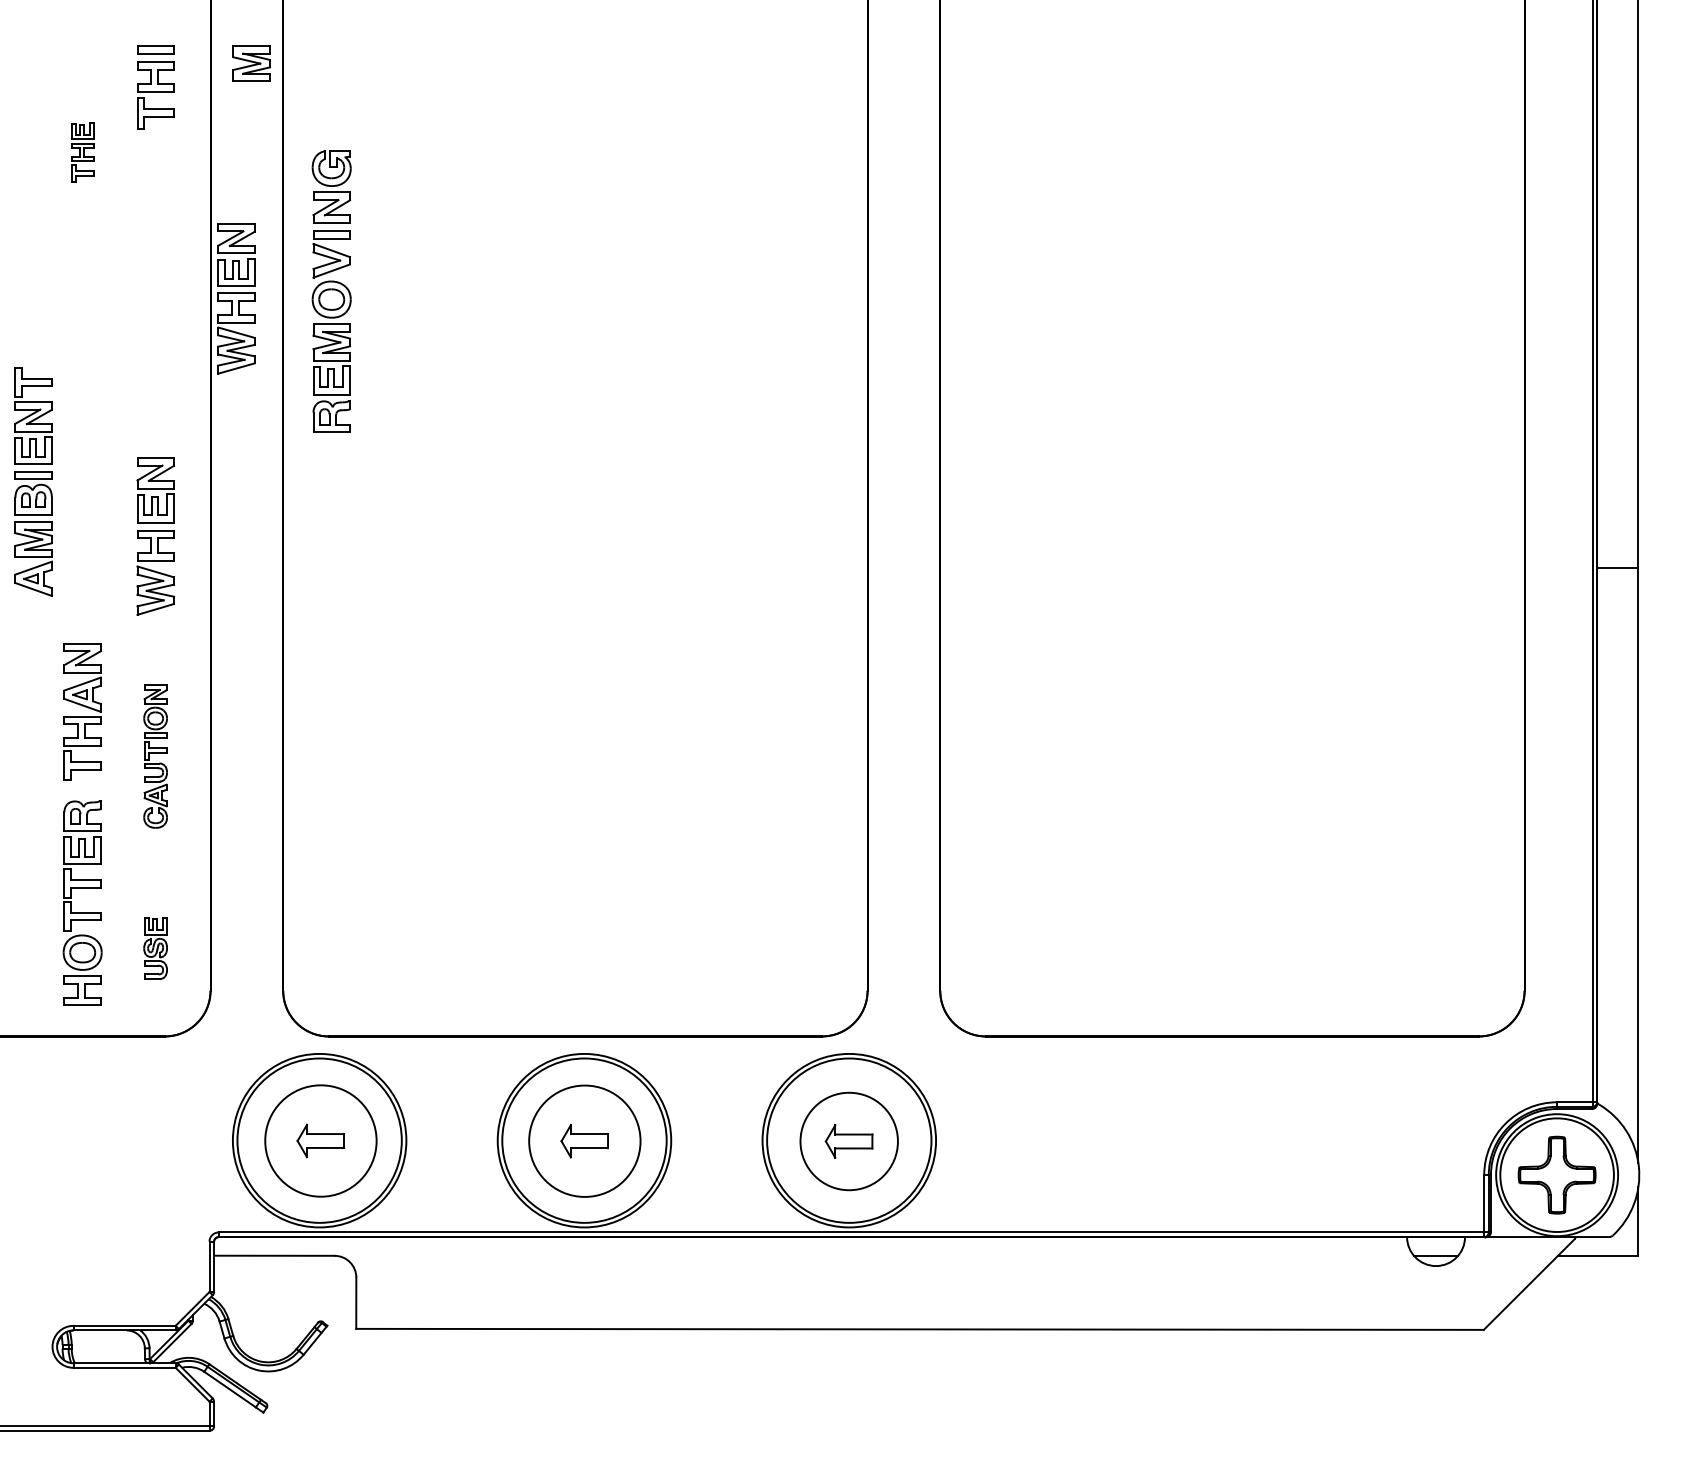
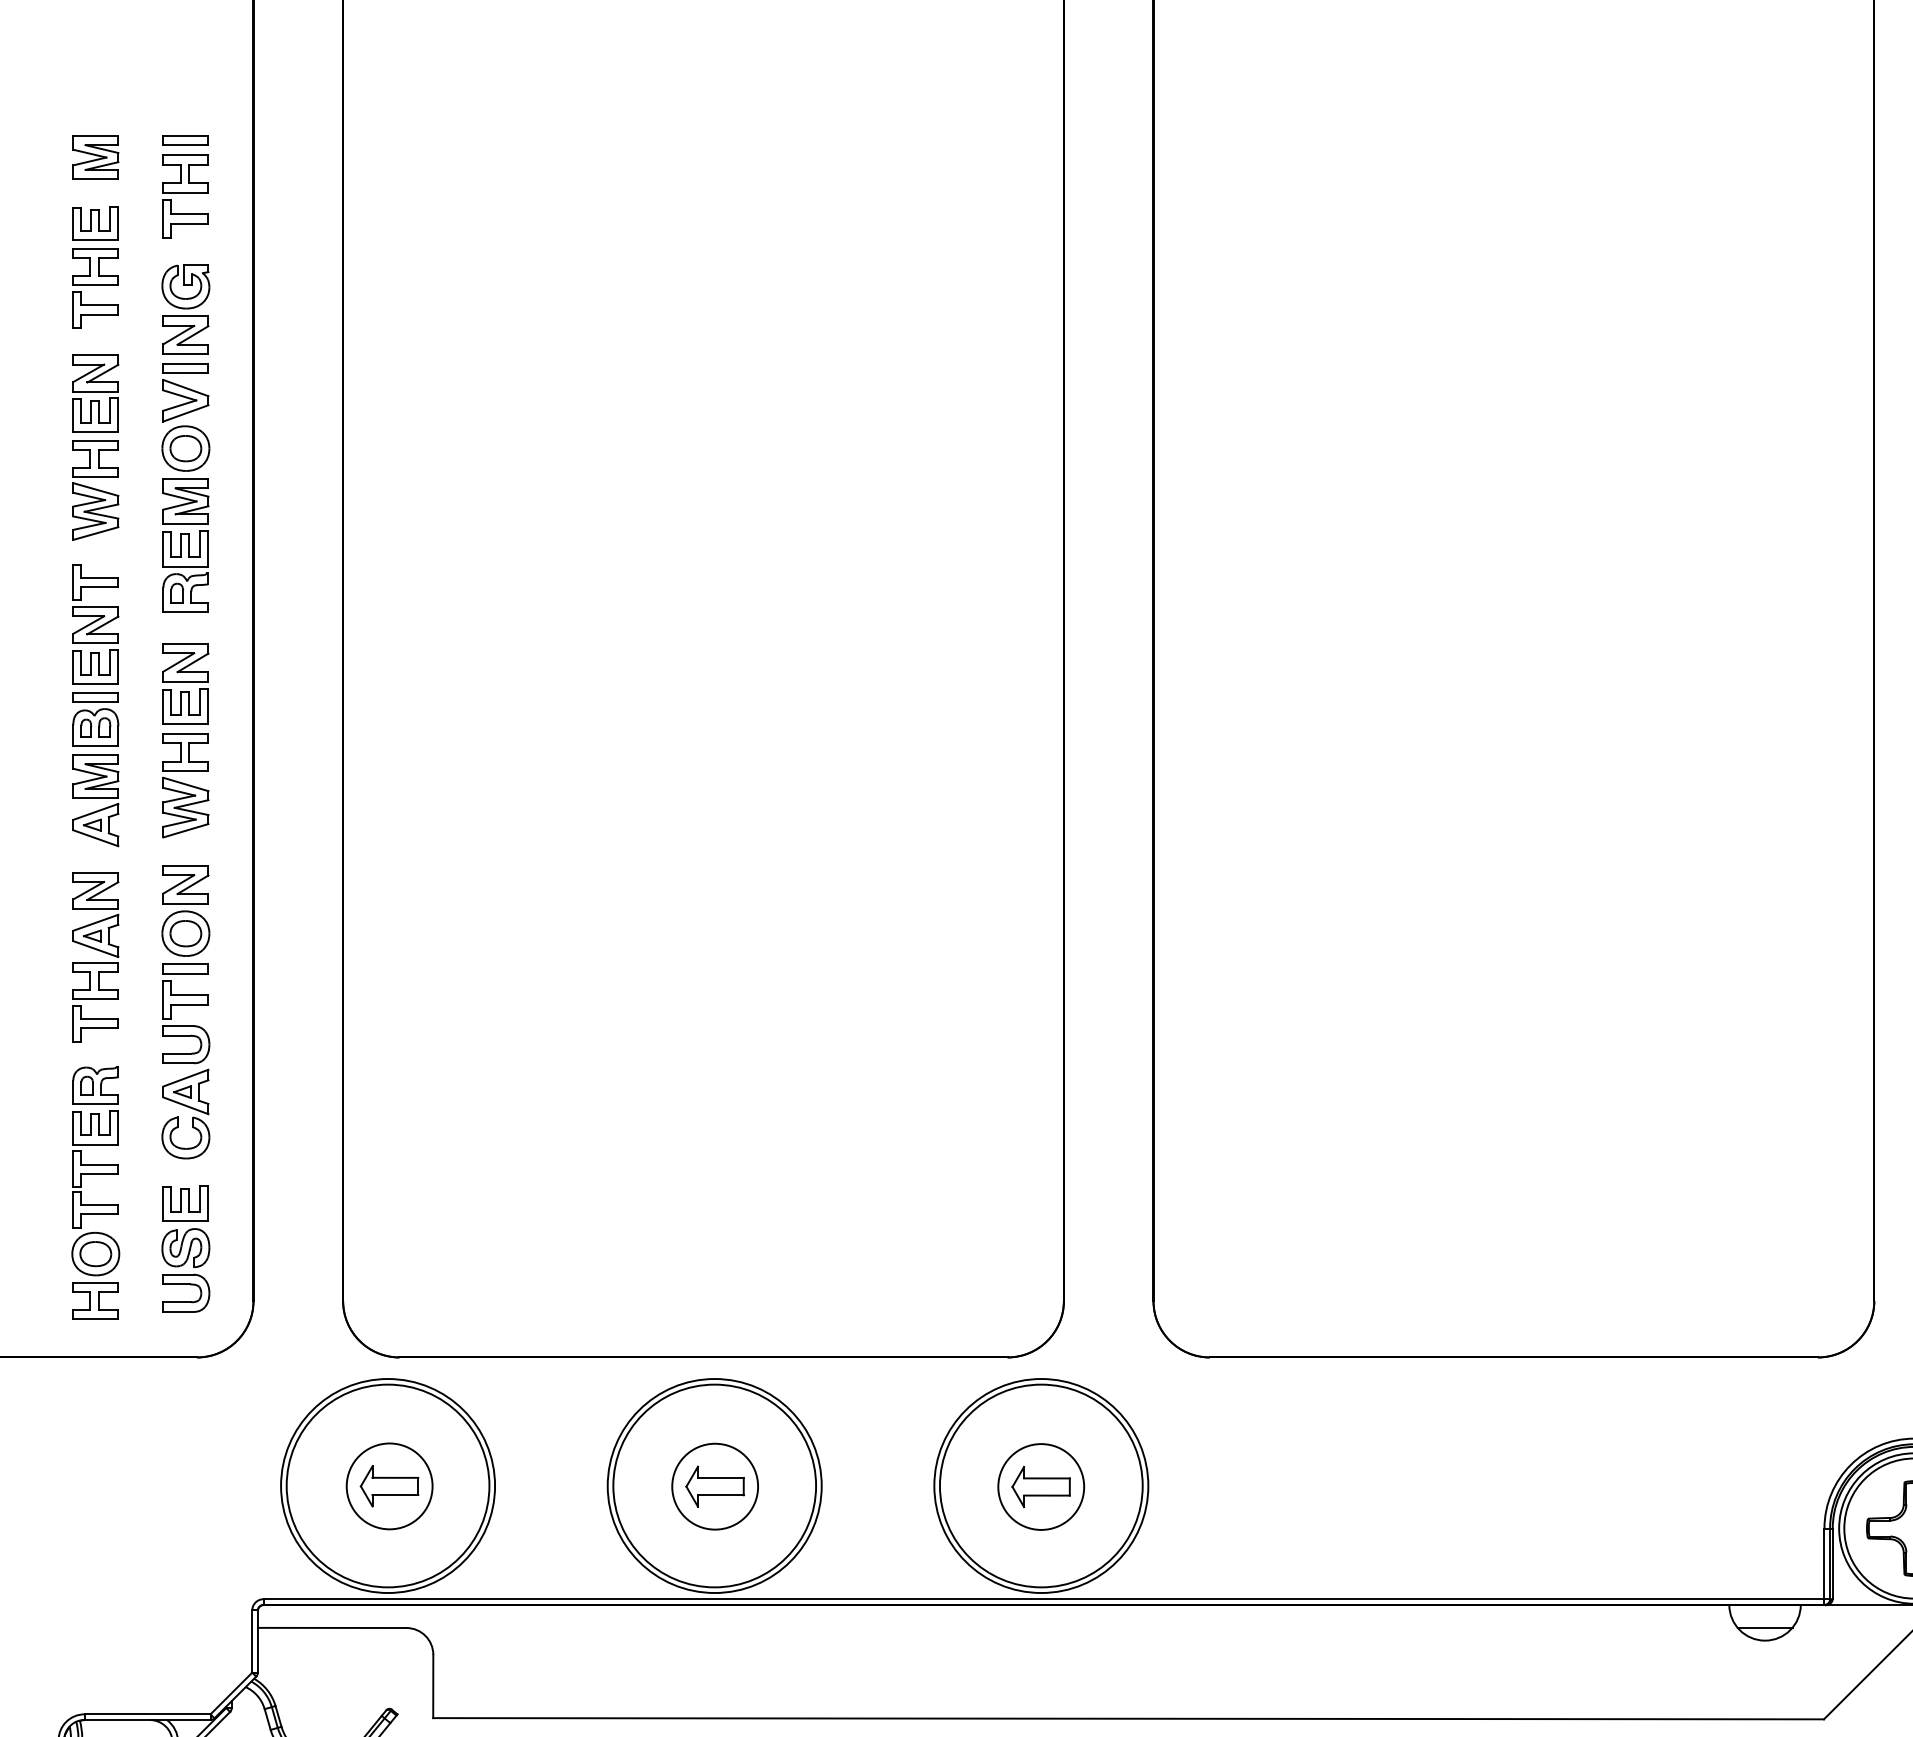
part: (251, 63) -> (95, 157), moved
part: (82, 152) -> (95, 267), size x1.67
part: (331, 291) -> (185, 438), moved
part: (236, 298) -> (95, 447), moved
part: (33, 481) -> (95, 705), moved
part: (155, 756) -> (185, 1012), size x1.67
part: (155, 948) -> (185, 1248), size x1.67
circle: (320, 1140) -> (389, 1485), size x0.62
circle: (584, 1141) -> (714, 1487), size x0.62
circle: (849, 1141) -> (1041, 1487), size x0.71

